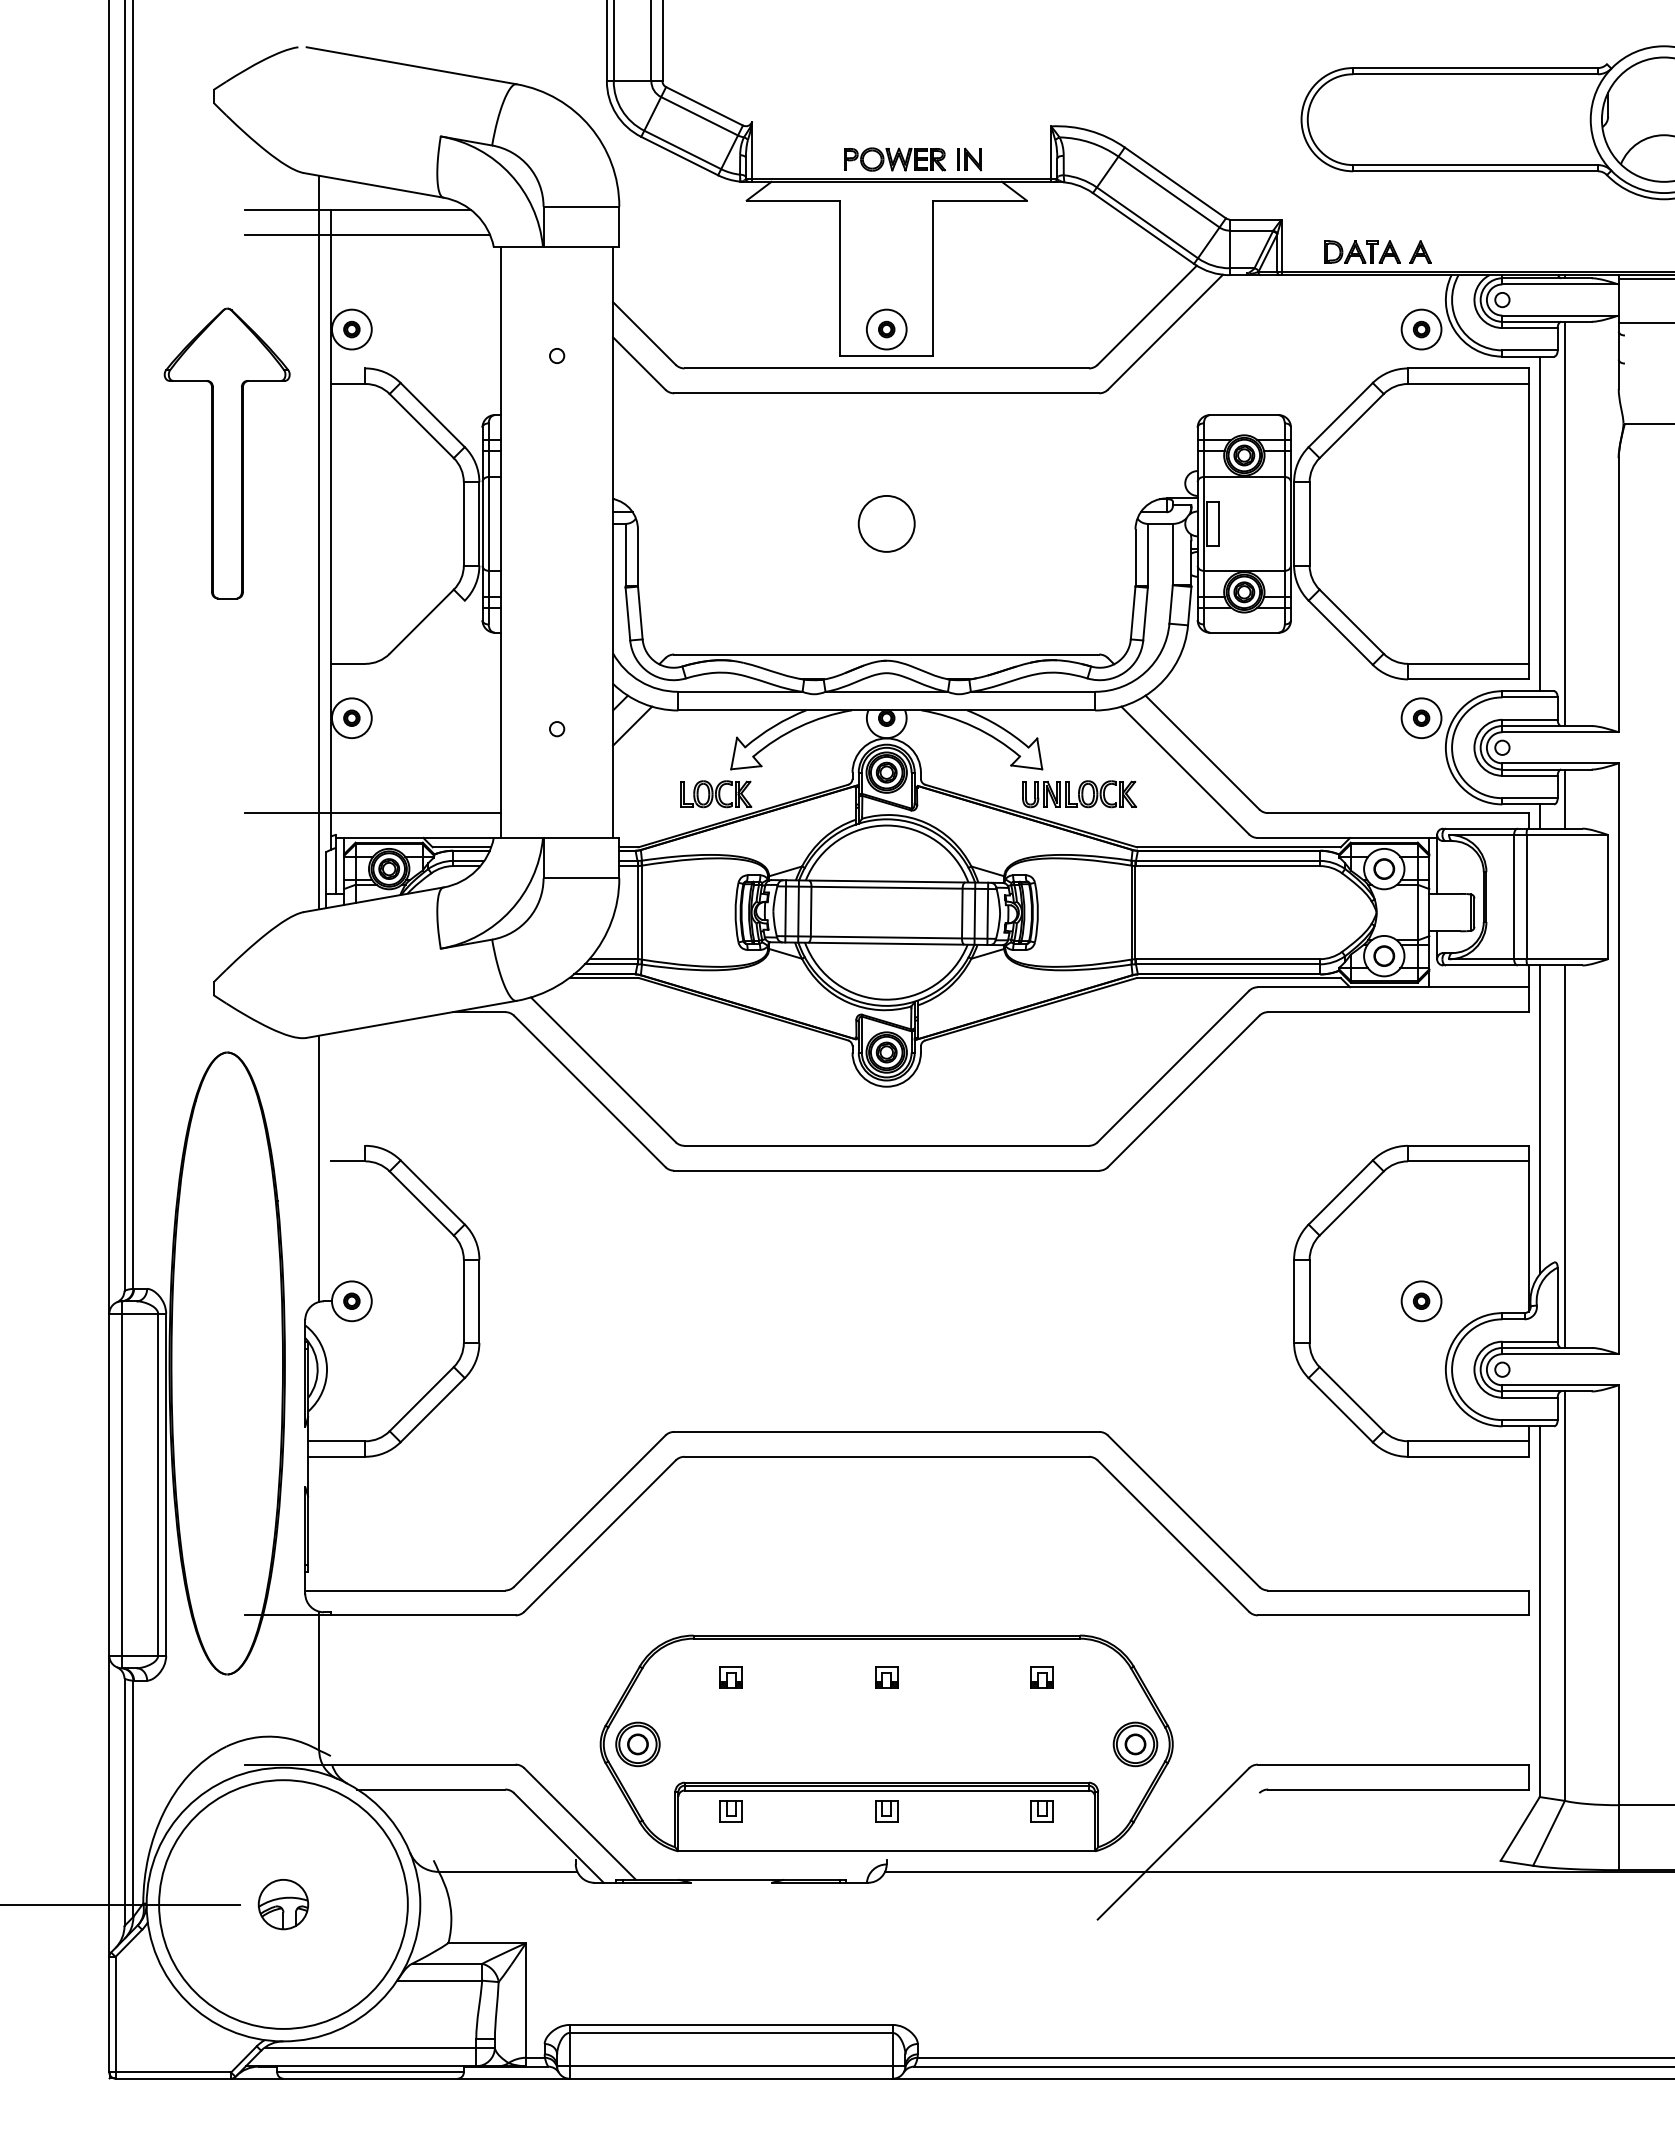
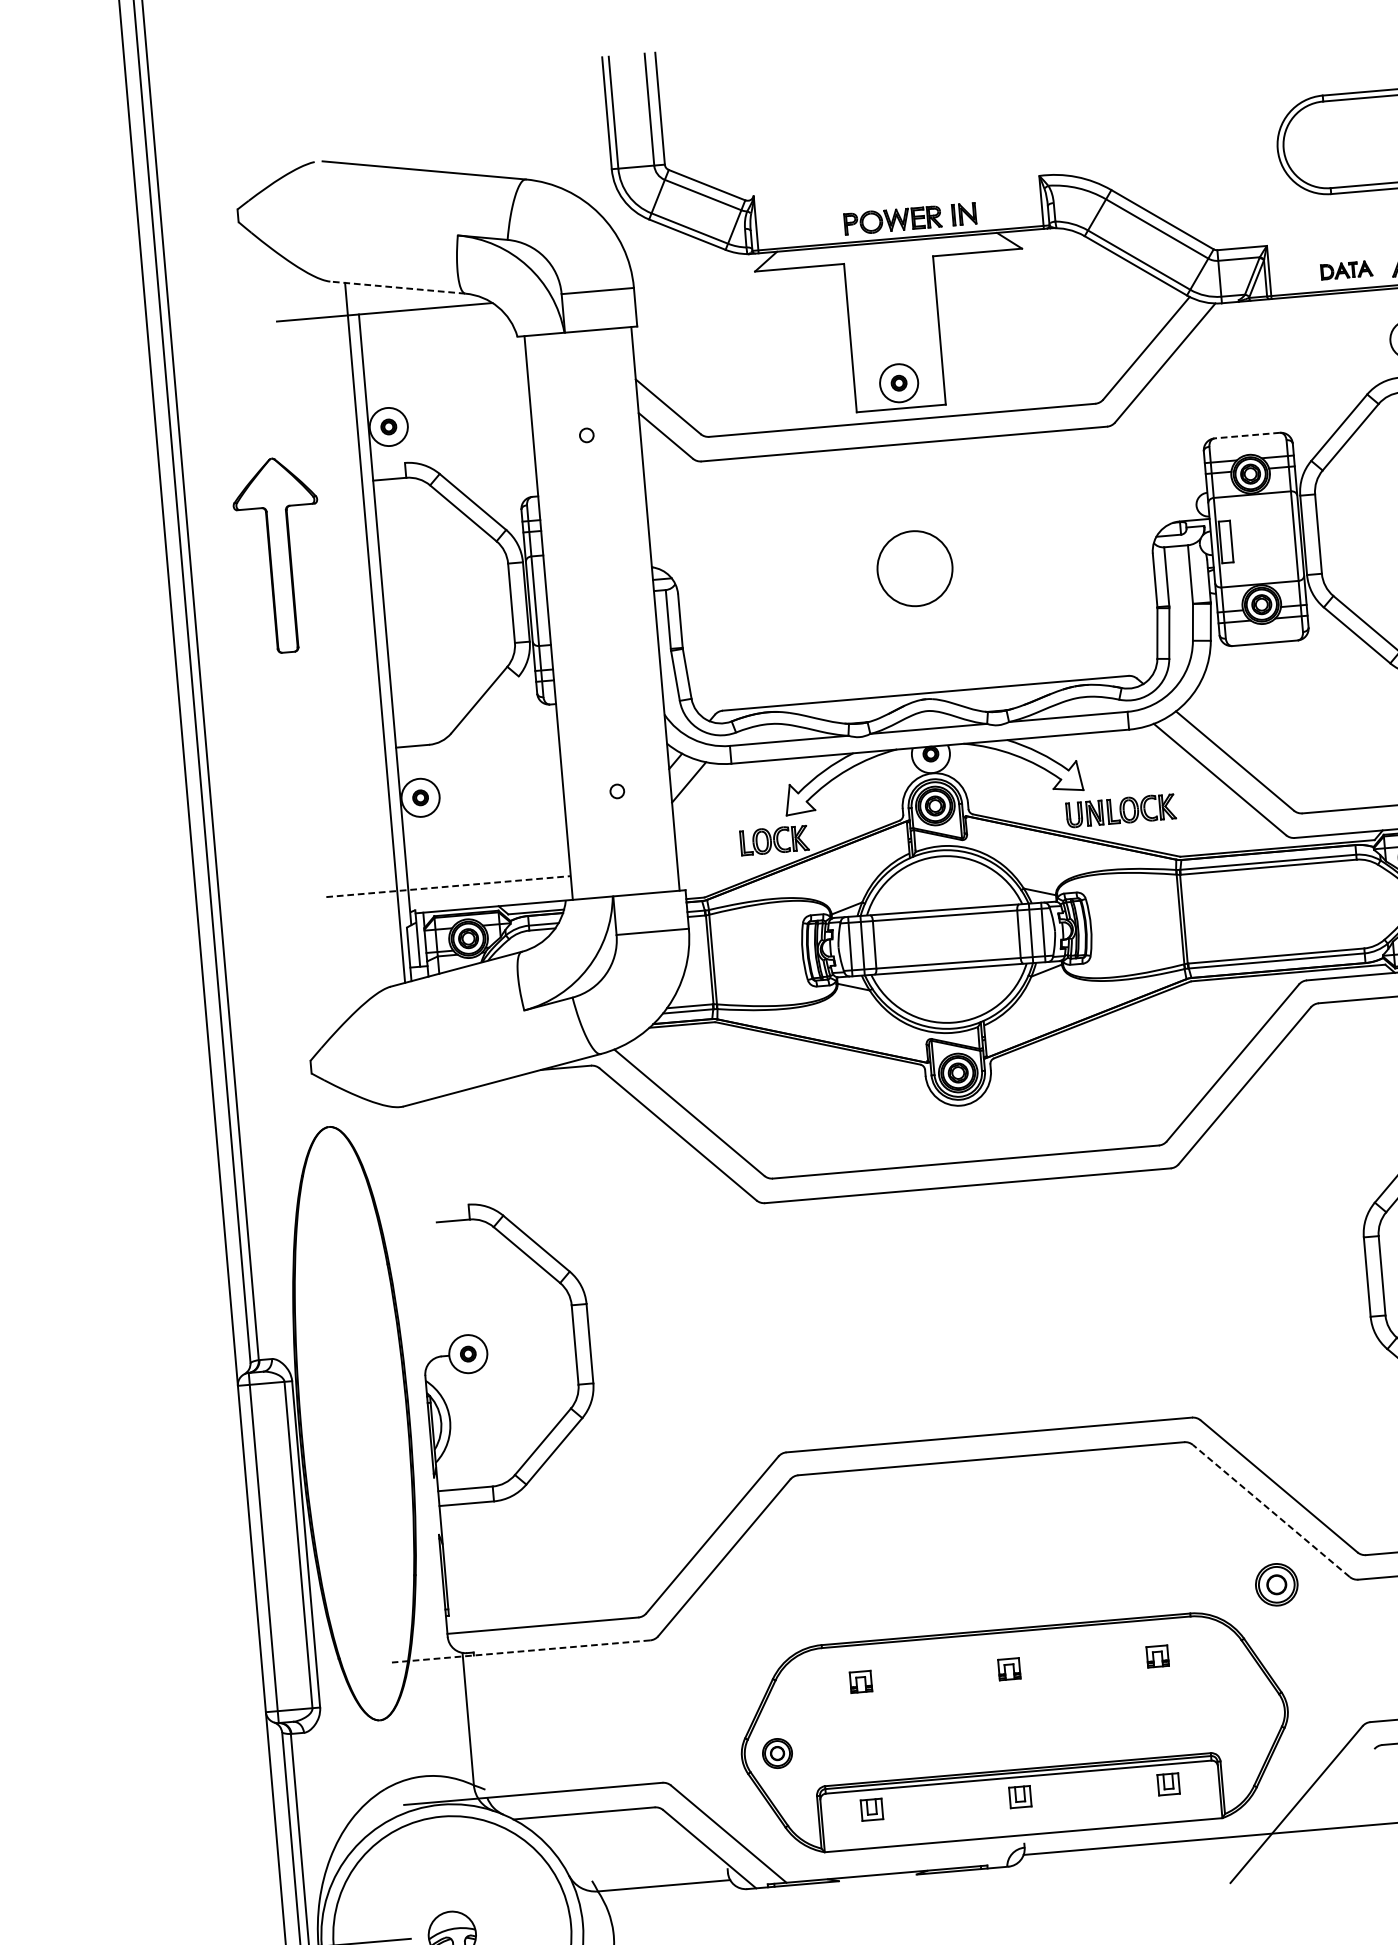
line: (373, 185) -> (397, 287), solid -> dashed
line: (367, 234) -> (395, 335), removed
part: (1362, 251) -> (1346, 269), size x0.7
line: (1243, 415) -> (1246, 436), solid -> dashed
part: (226, 453) -> (279, 555), size x0.7
circle: (886, 523) -> (914, 568), size x1.4
line: (373, 813) -> (449, 886), solid -> dashed
line: (319, 1168) -> (426, 1230), removed
line: (1173, 1536) -> (1271, 1511), solid -> dashed
line: (379, 1615) -> (520, 1651), solid -> dashed
part: (637, 1744) -> (777, 1753), size x0.7
part: (1135, 1744) -> (1276, 1584), moved

